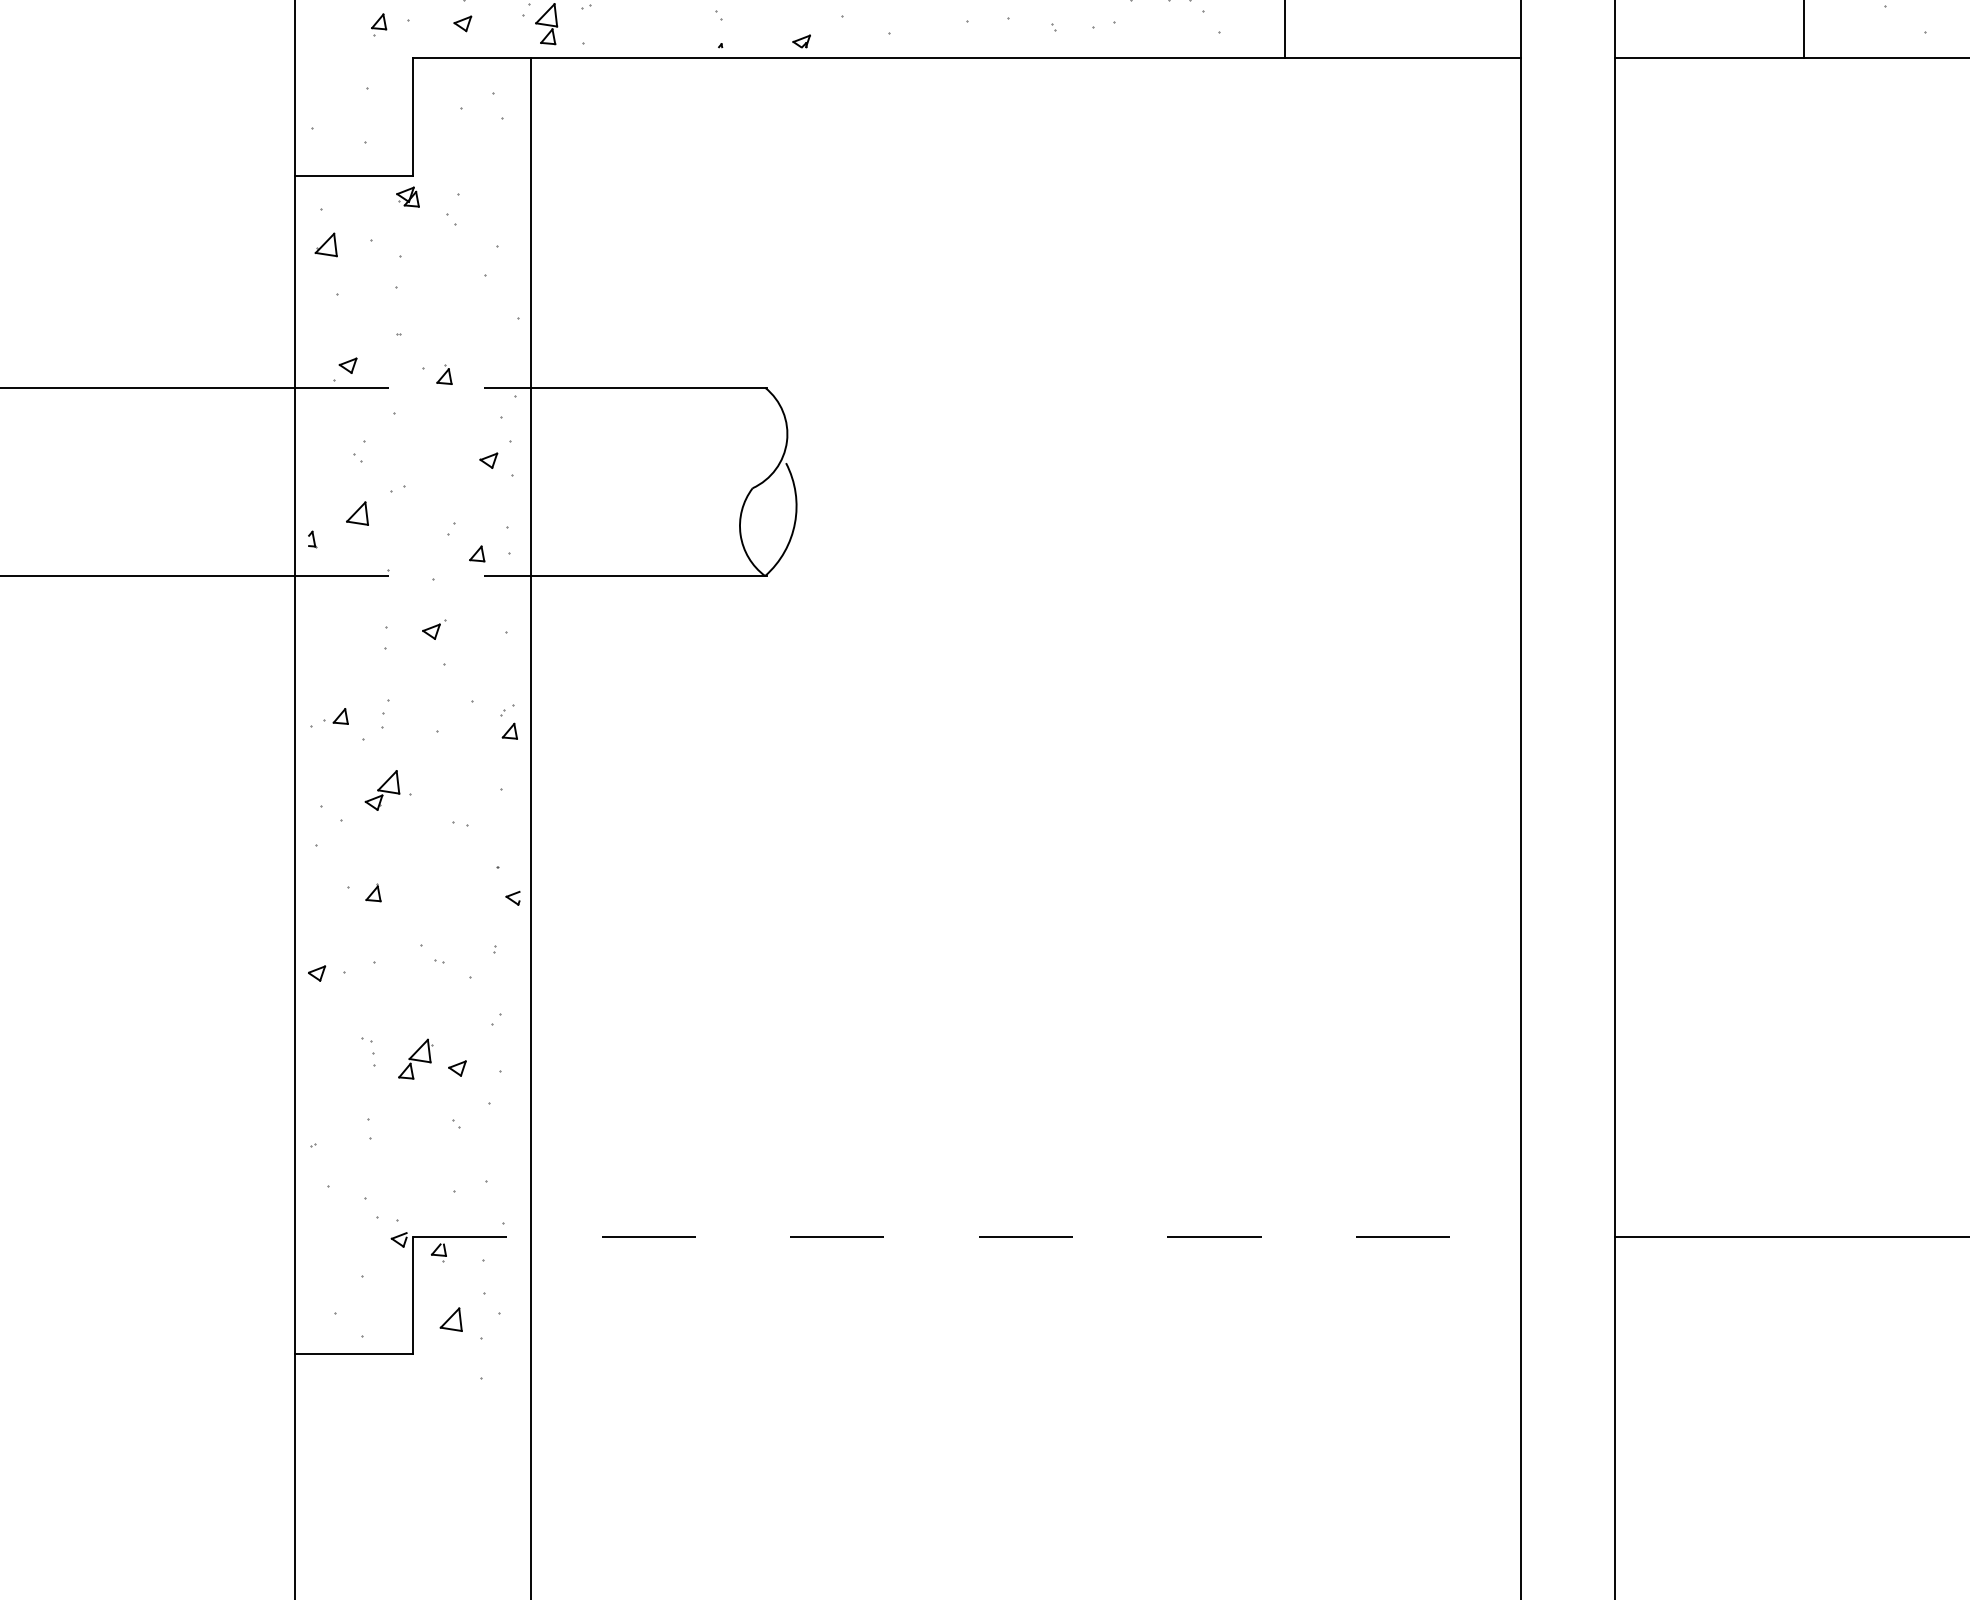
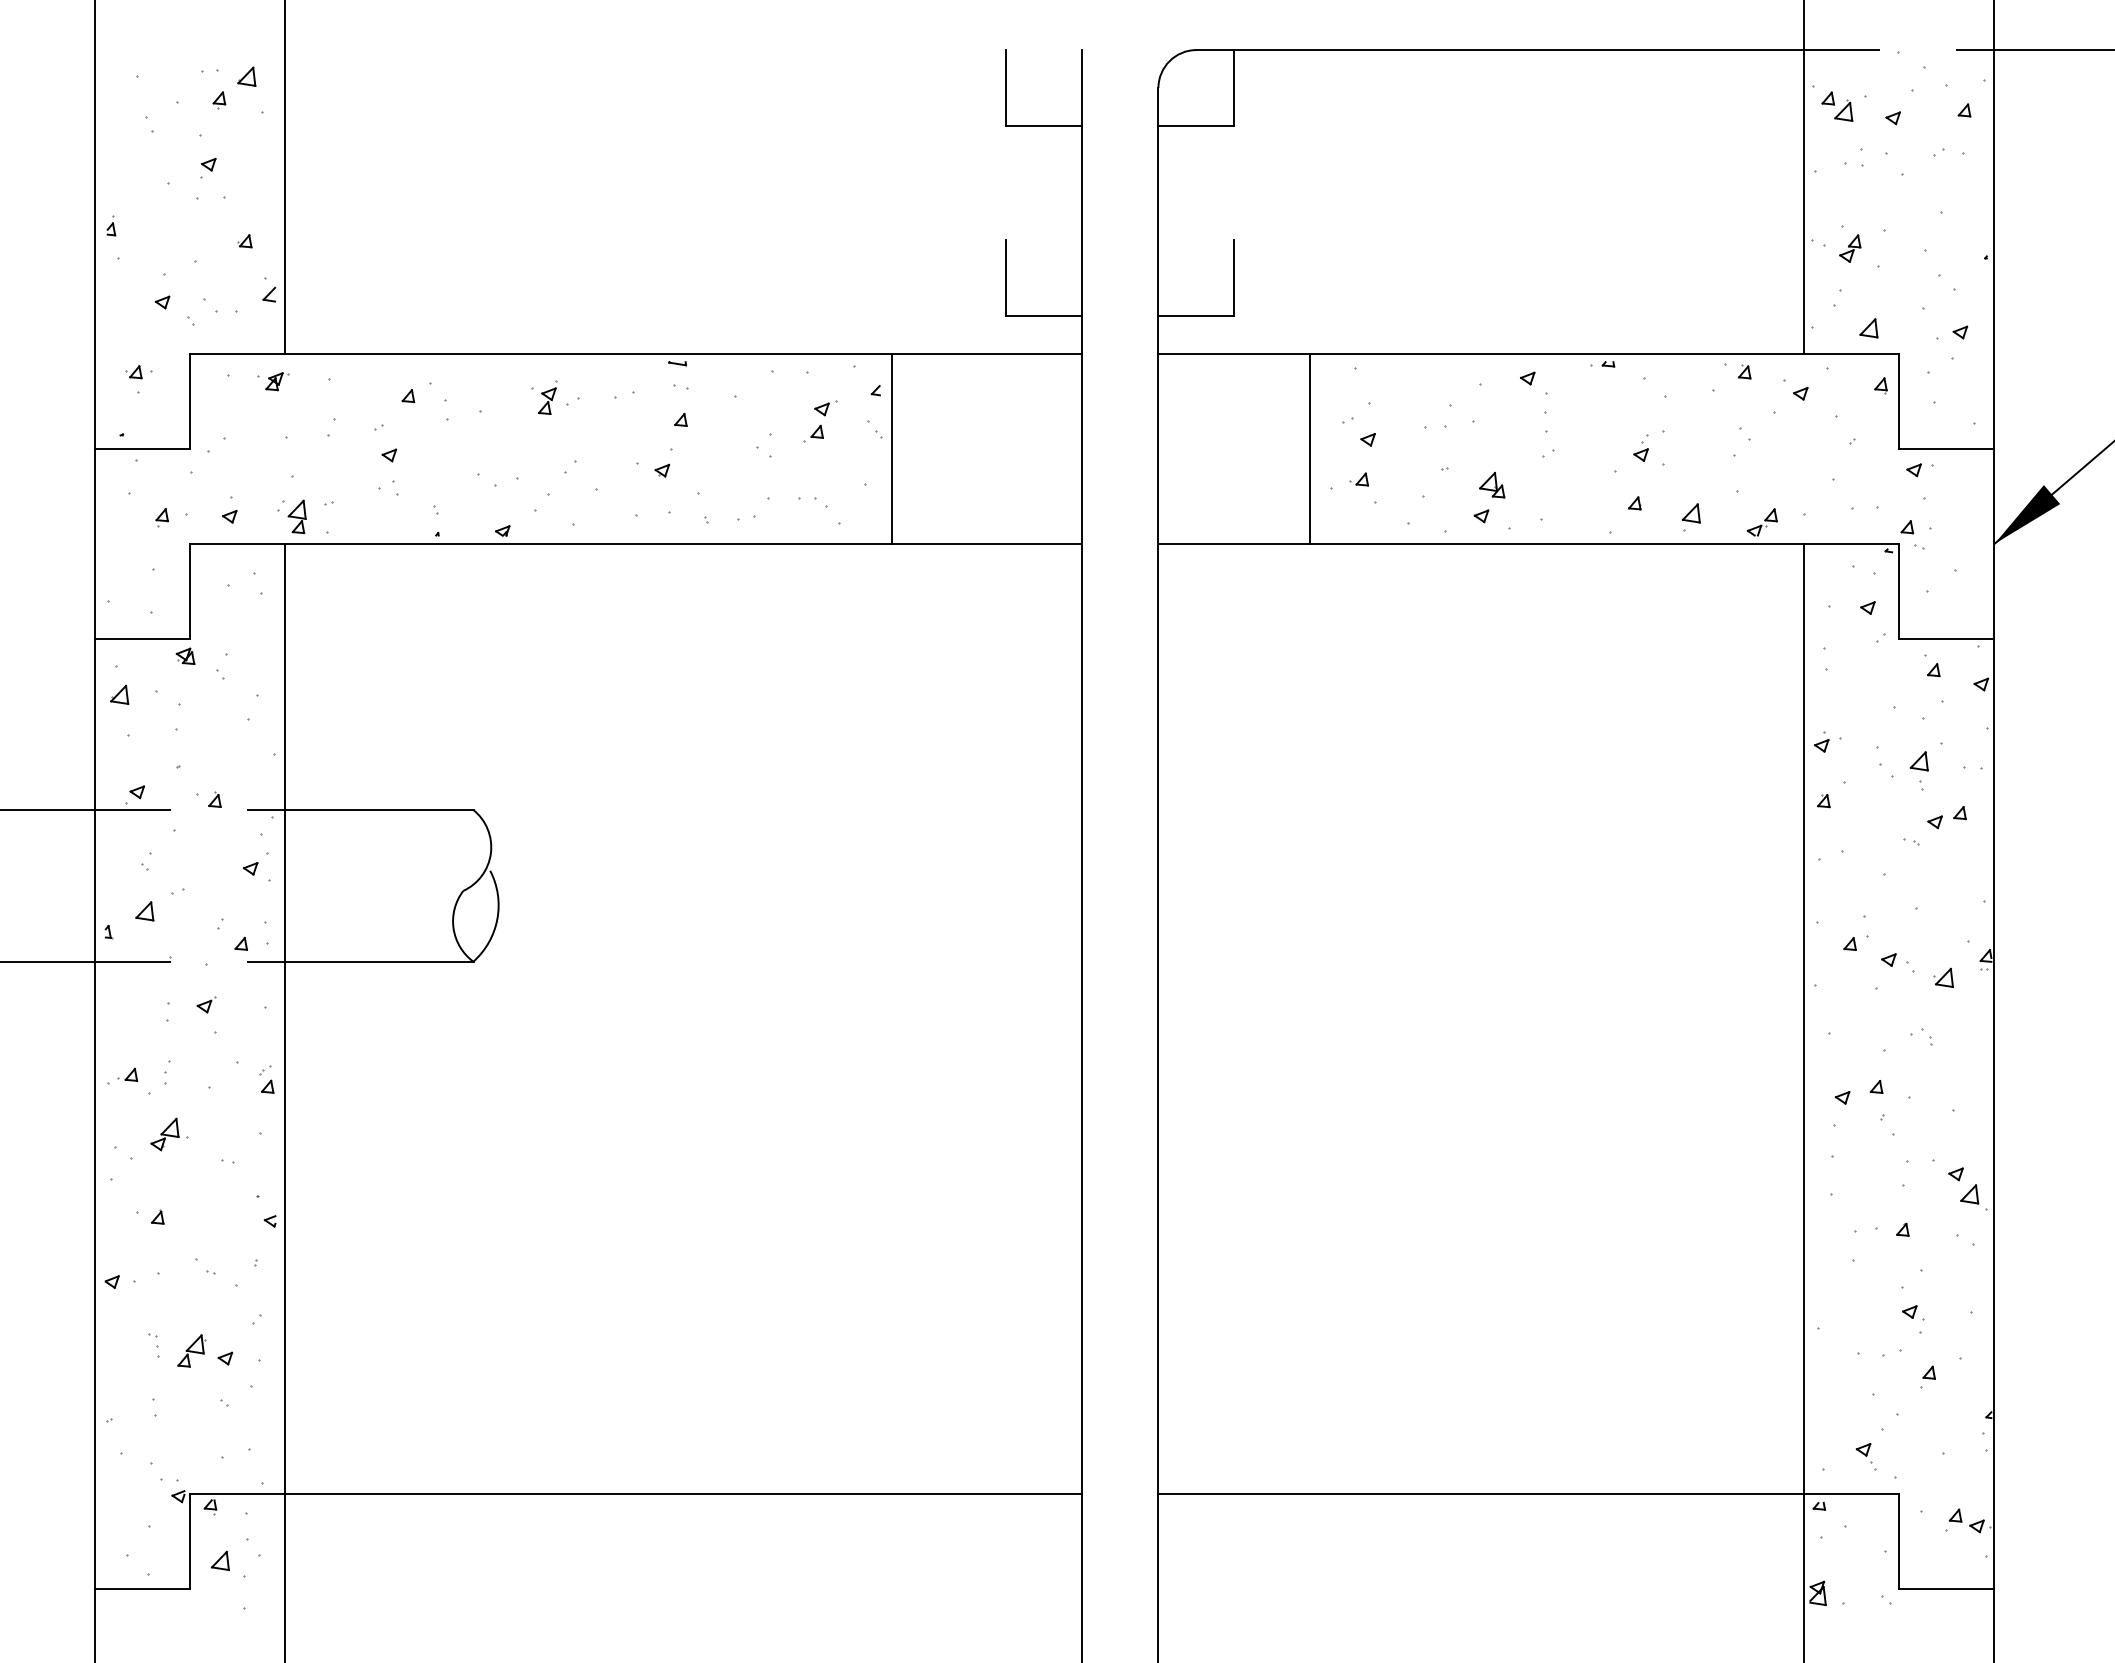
line: (967, 1236) -> (636, 1493), dashed -> solid

